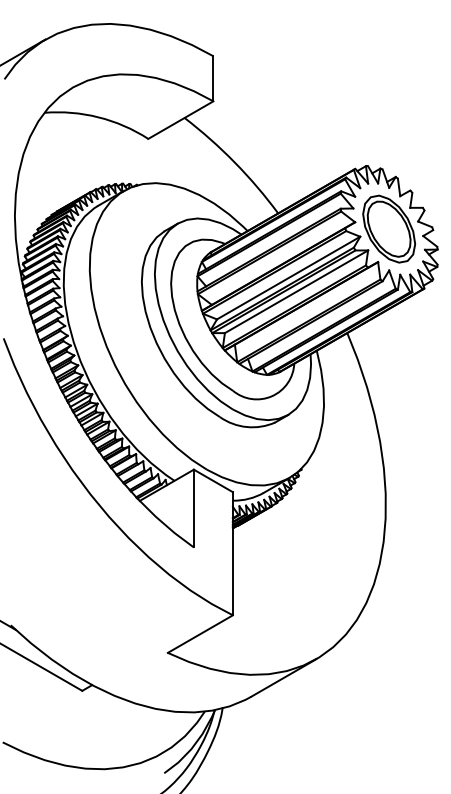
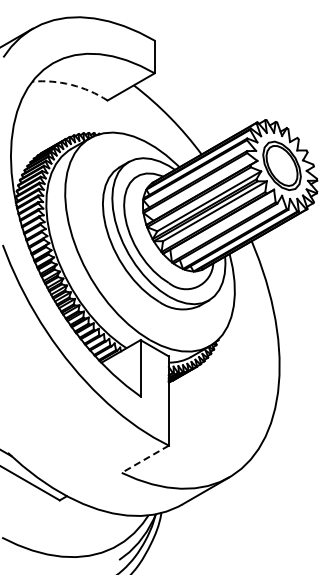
arc: (98, 116) -> (71, 84), solid -> dashed
line: (199, 634) -> (144, 459), solid -> dashed

